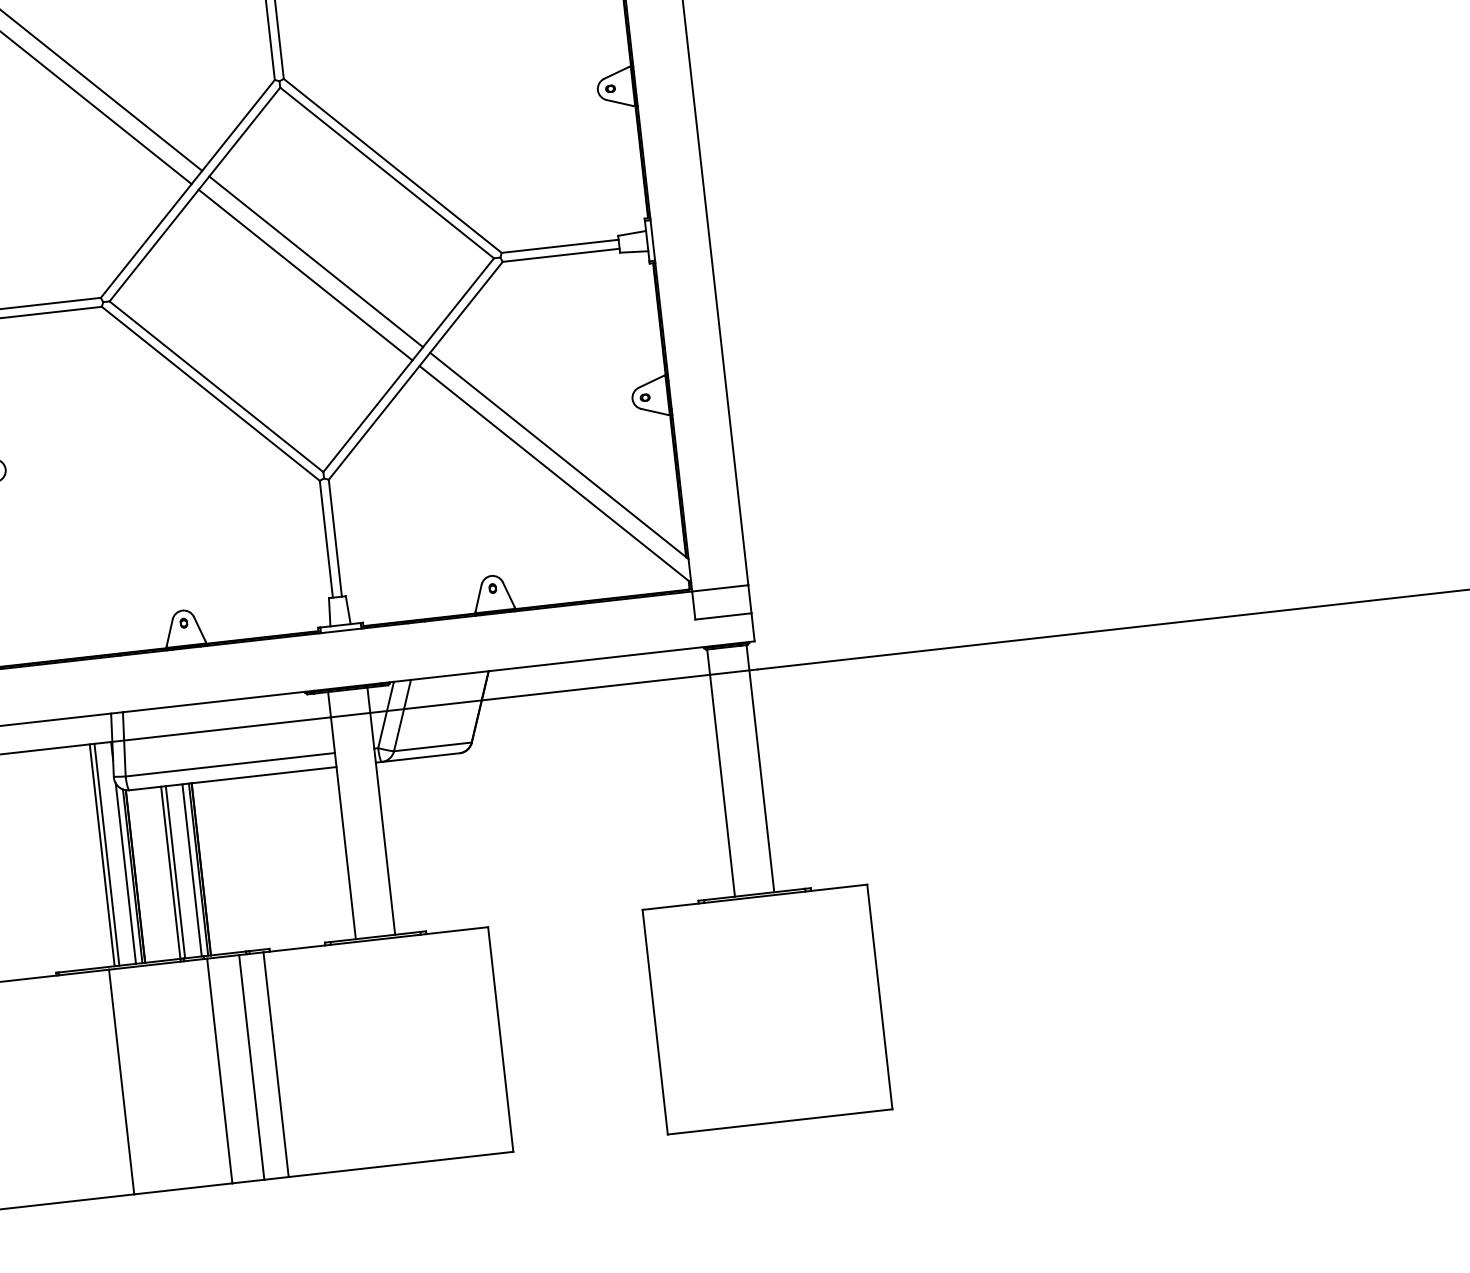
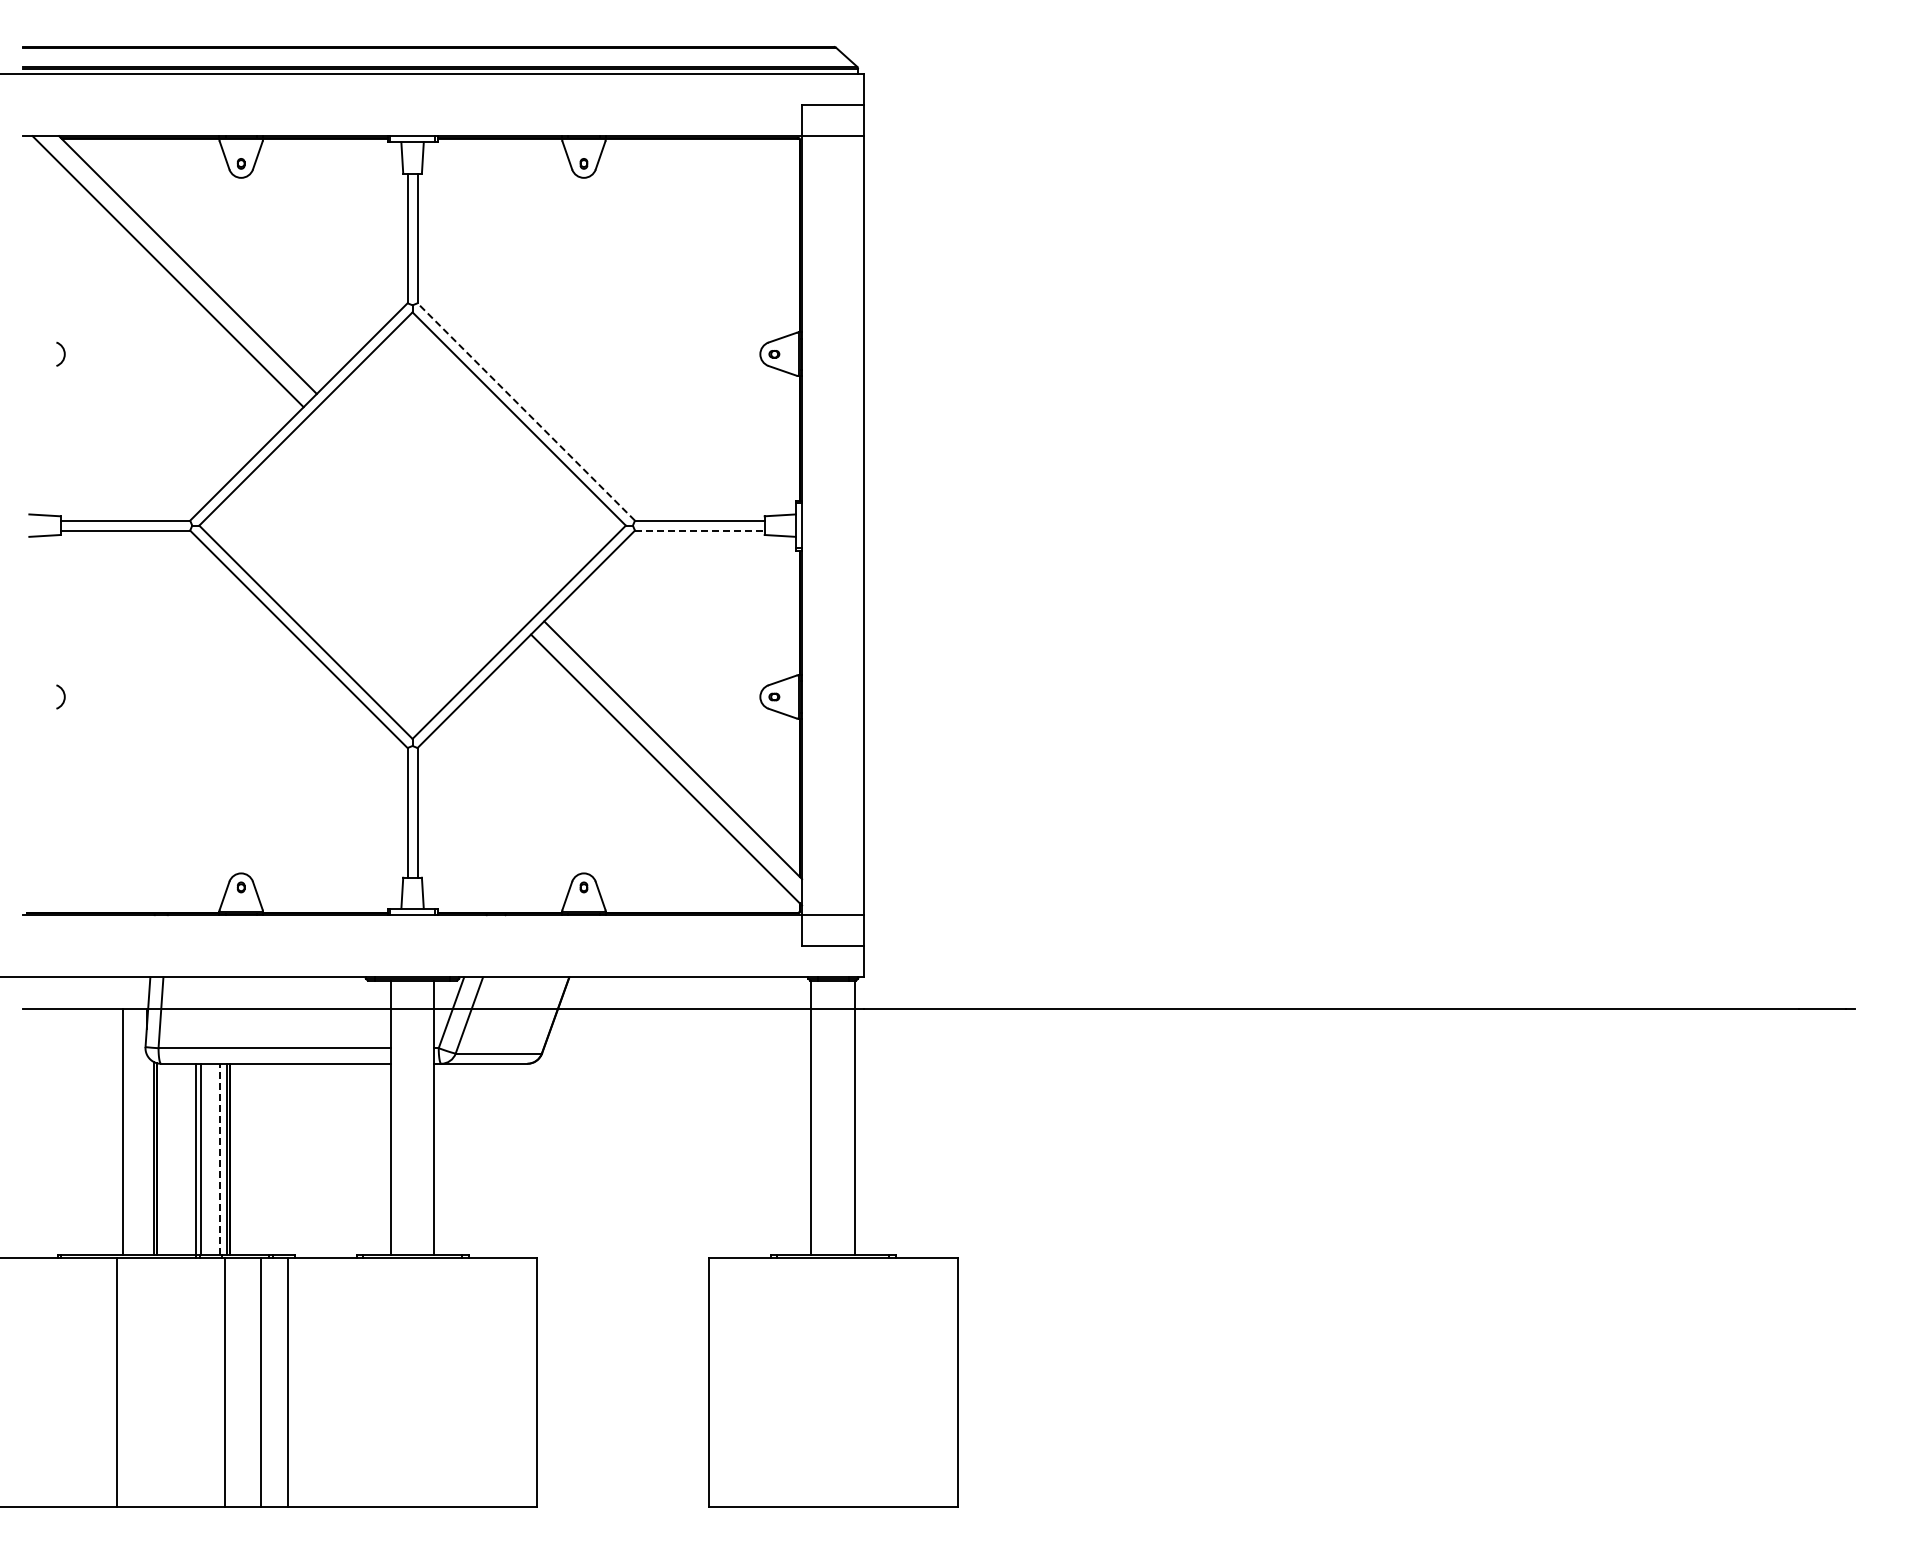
line: (392, 165) -> (526, 411), solid -> dashed
line: (560, 255) -> (699, 530), solid -> dashed
line: (316, 261) -> (430, 507), removed
line: (304, 274) -> (416, 520), removed
line: (107, 854) -> (128, 1131), removed
line: (191, 869) -> (219, 1158), solid -> dashed
line: (125, 873) -> (146, 1154), removed

